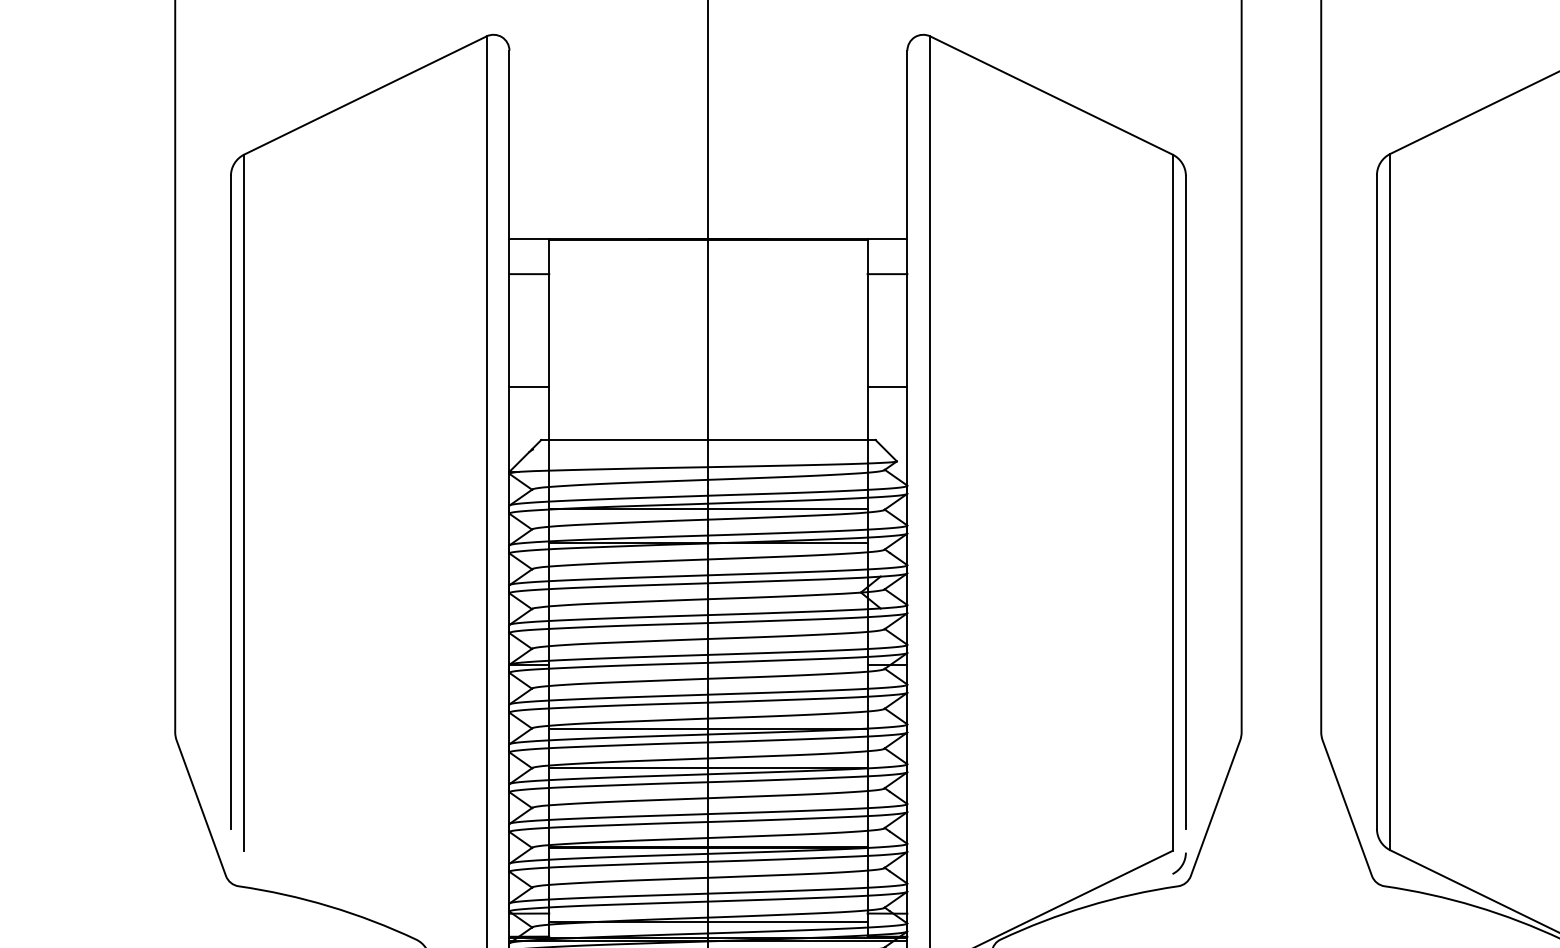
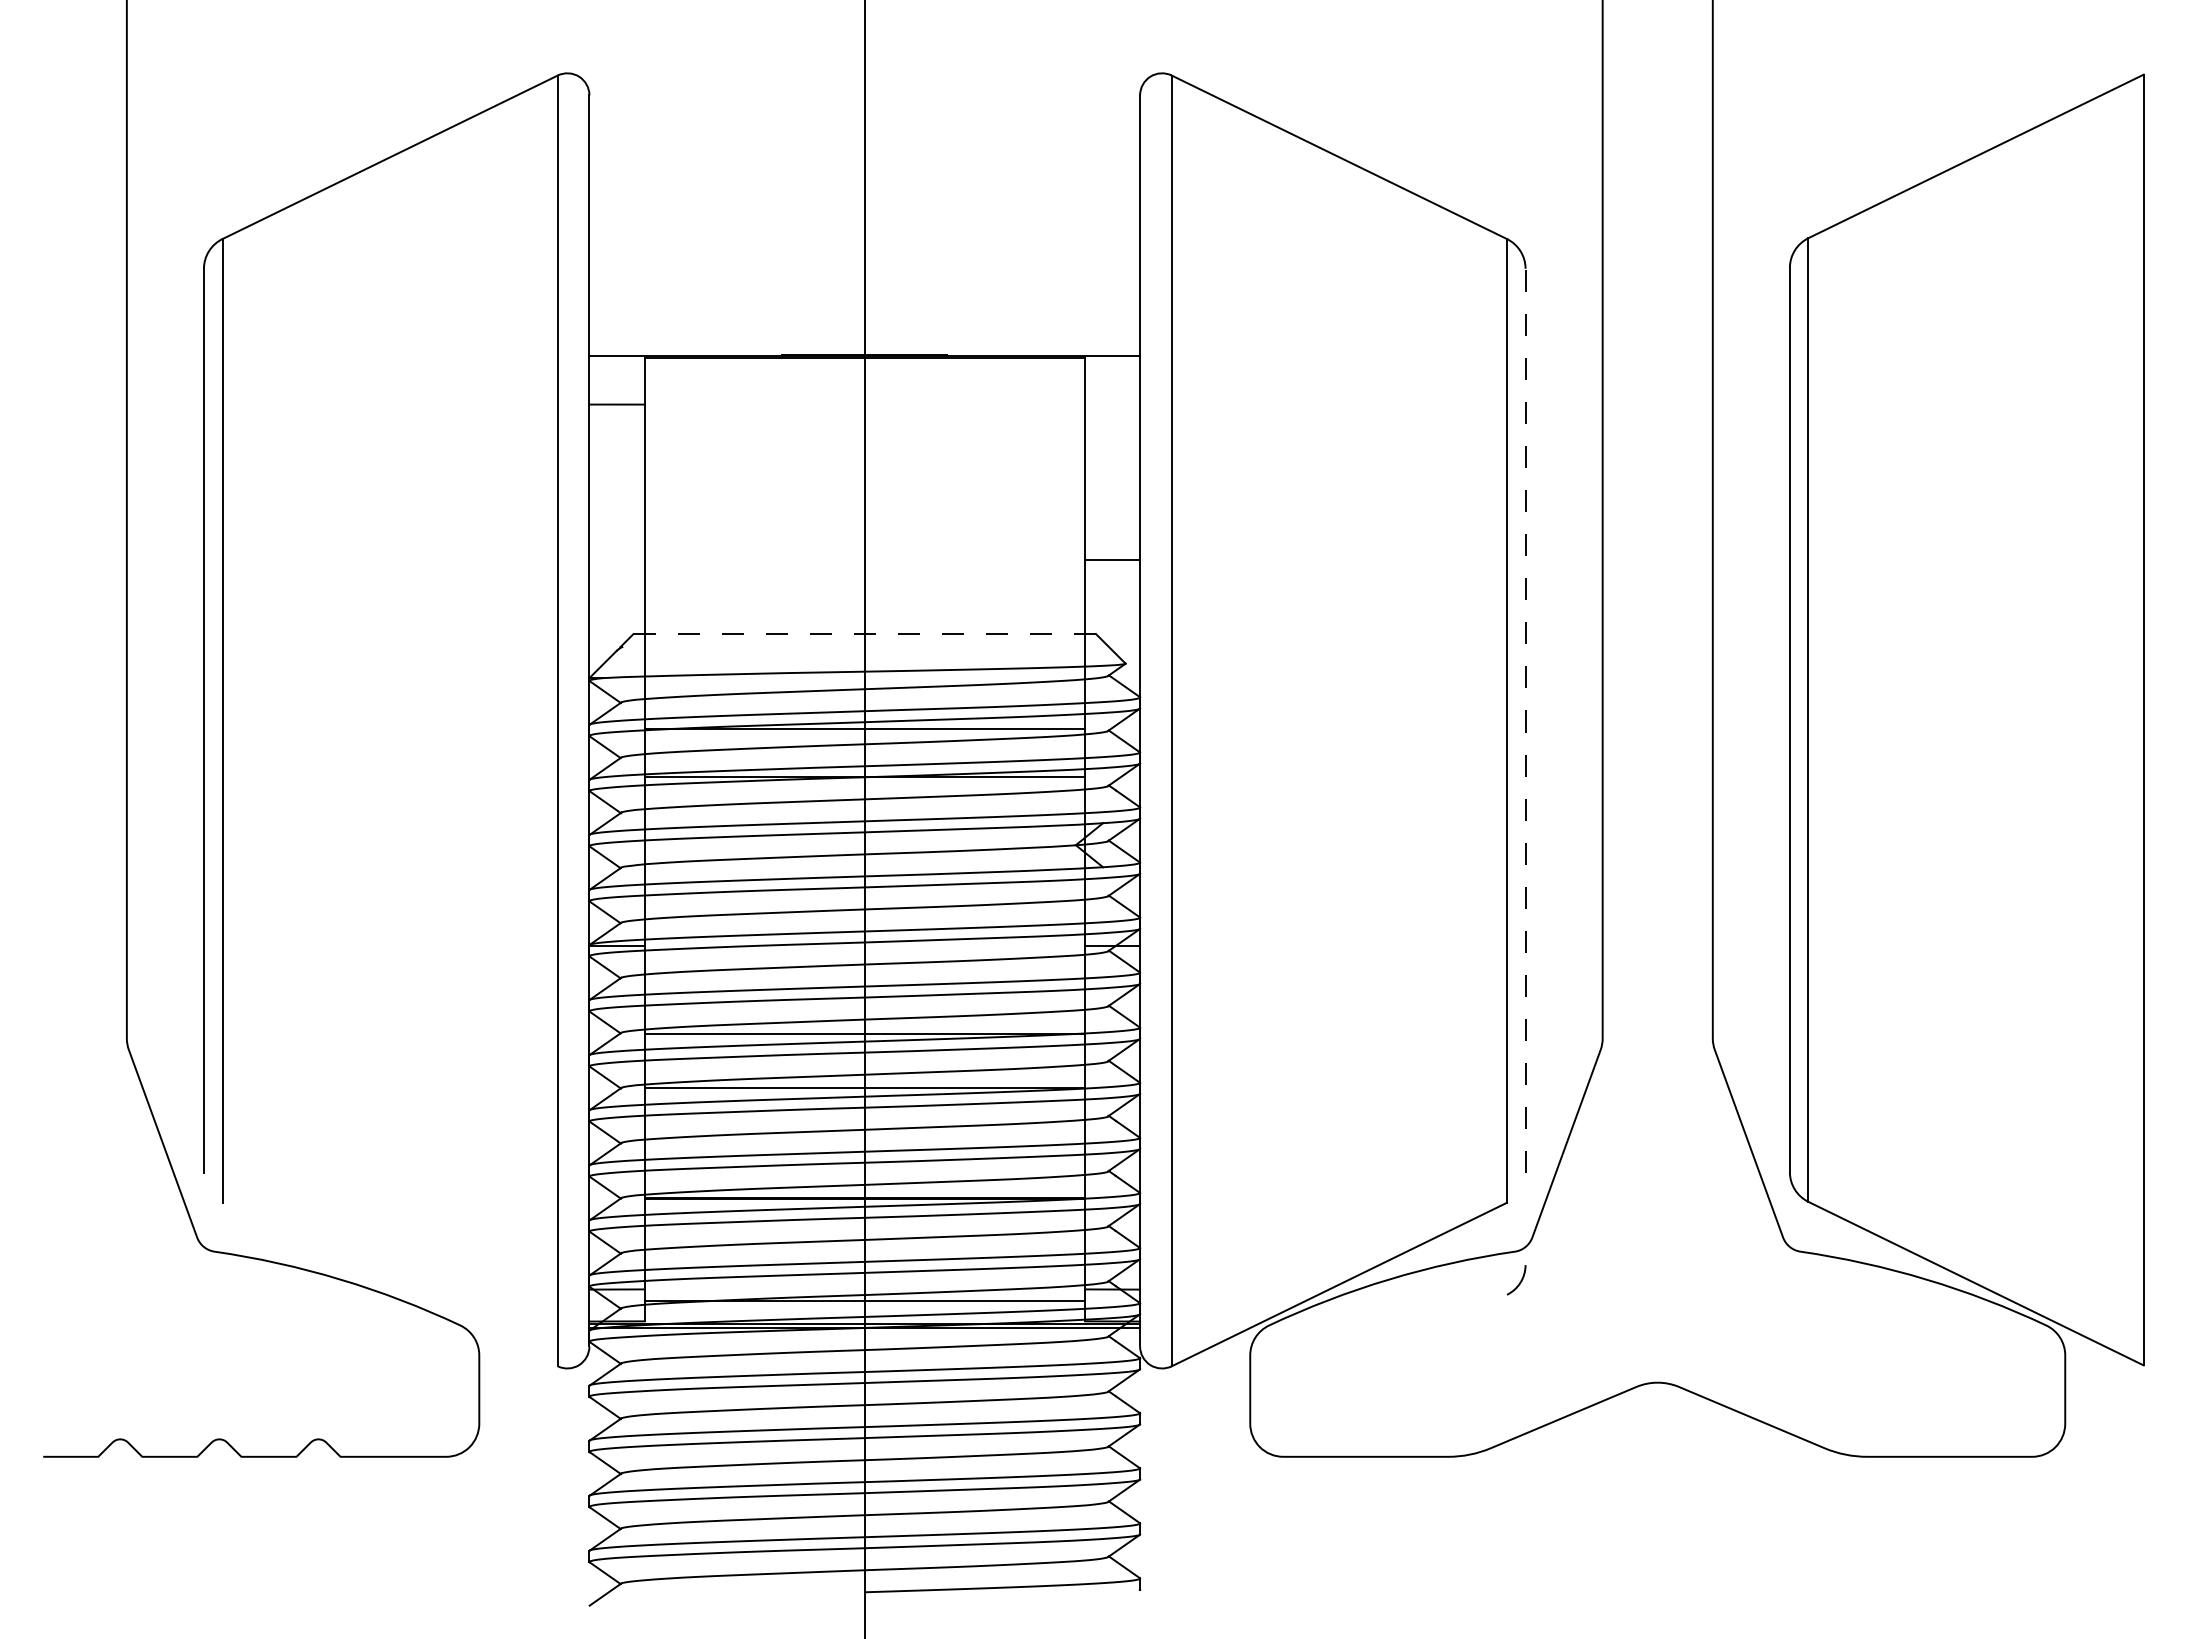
line: (887, 274) -> (1112, 404), removed
line: (529, 386) -> (616, 560), removed
line: (708, 440) -> (864, 634), solid -> dashed
line: (1185, 502) -> (1525, 720), solid -> dashed
arc: (1181, 865) -> (1519, 1282), moved

